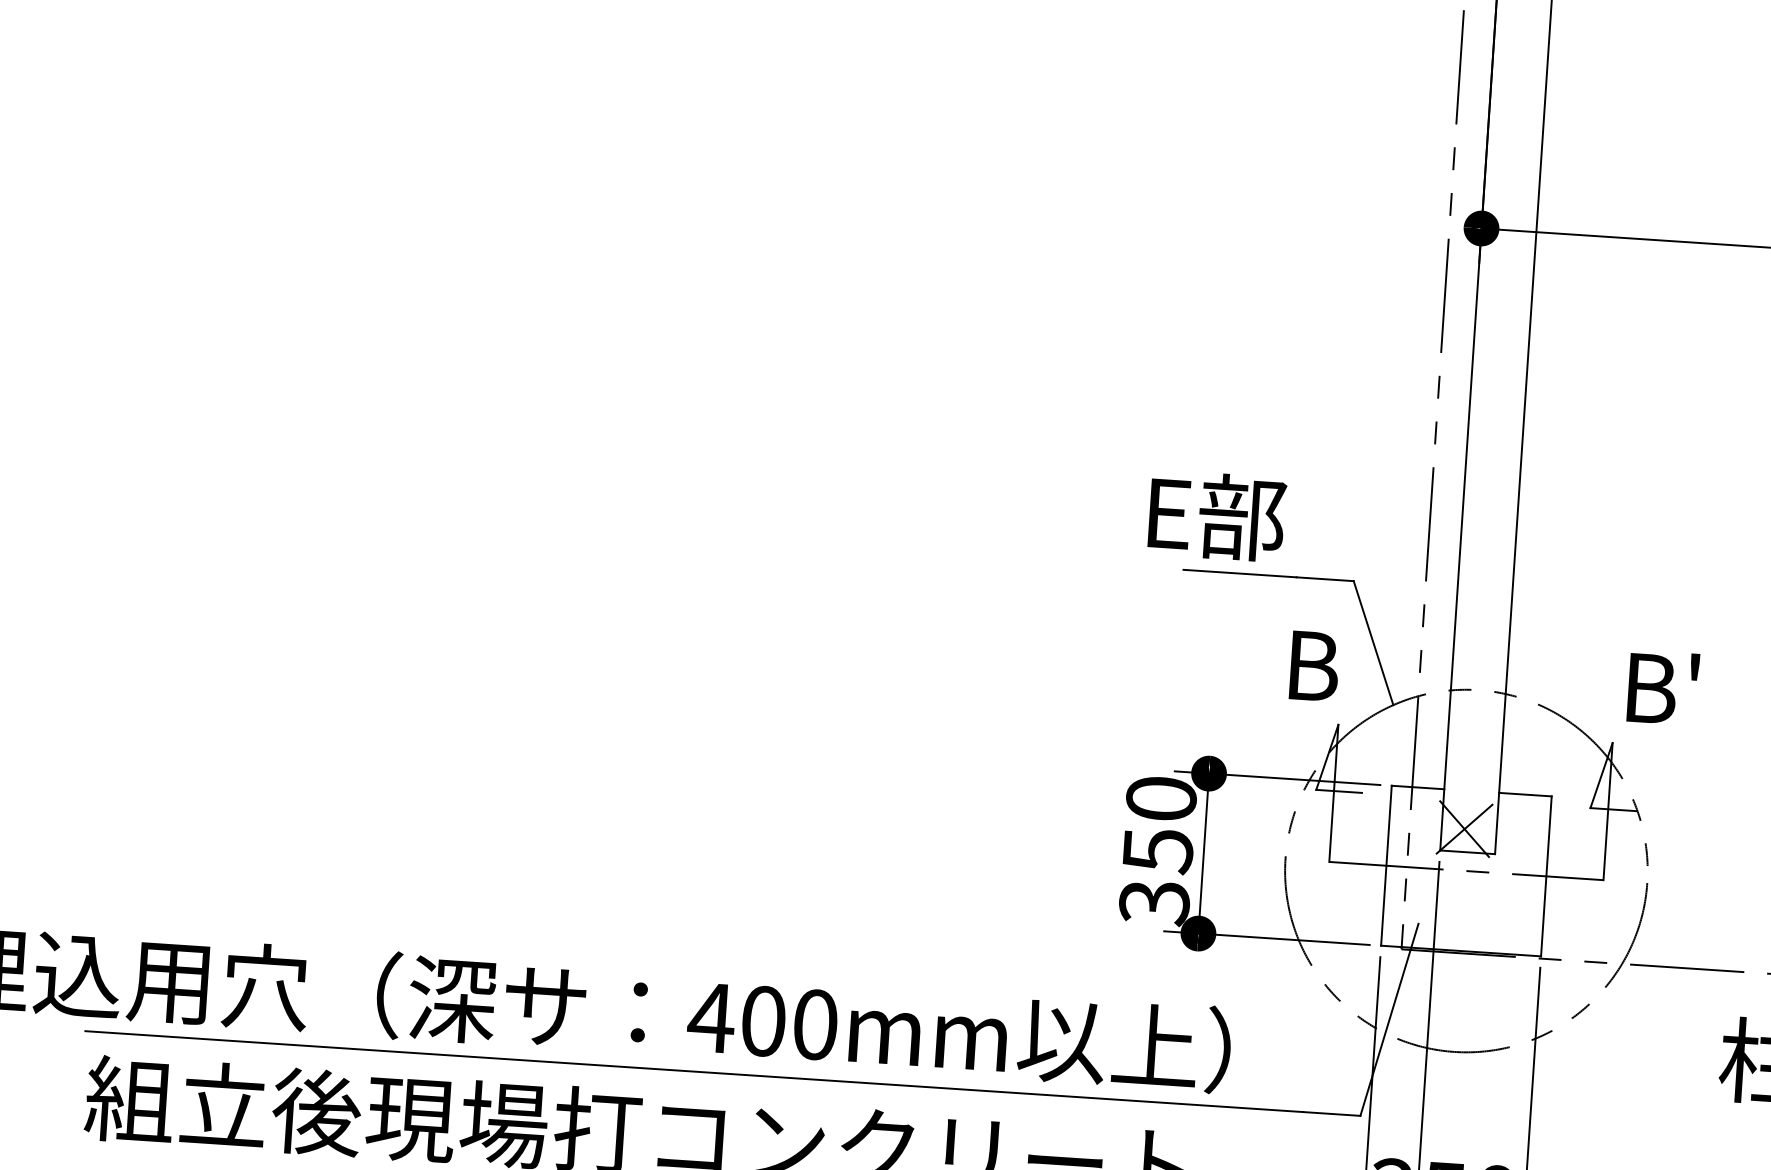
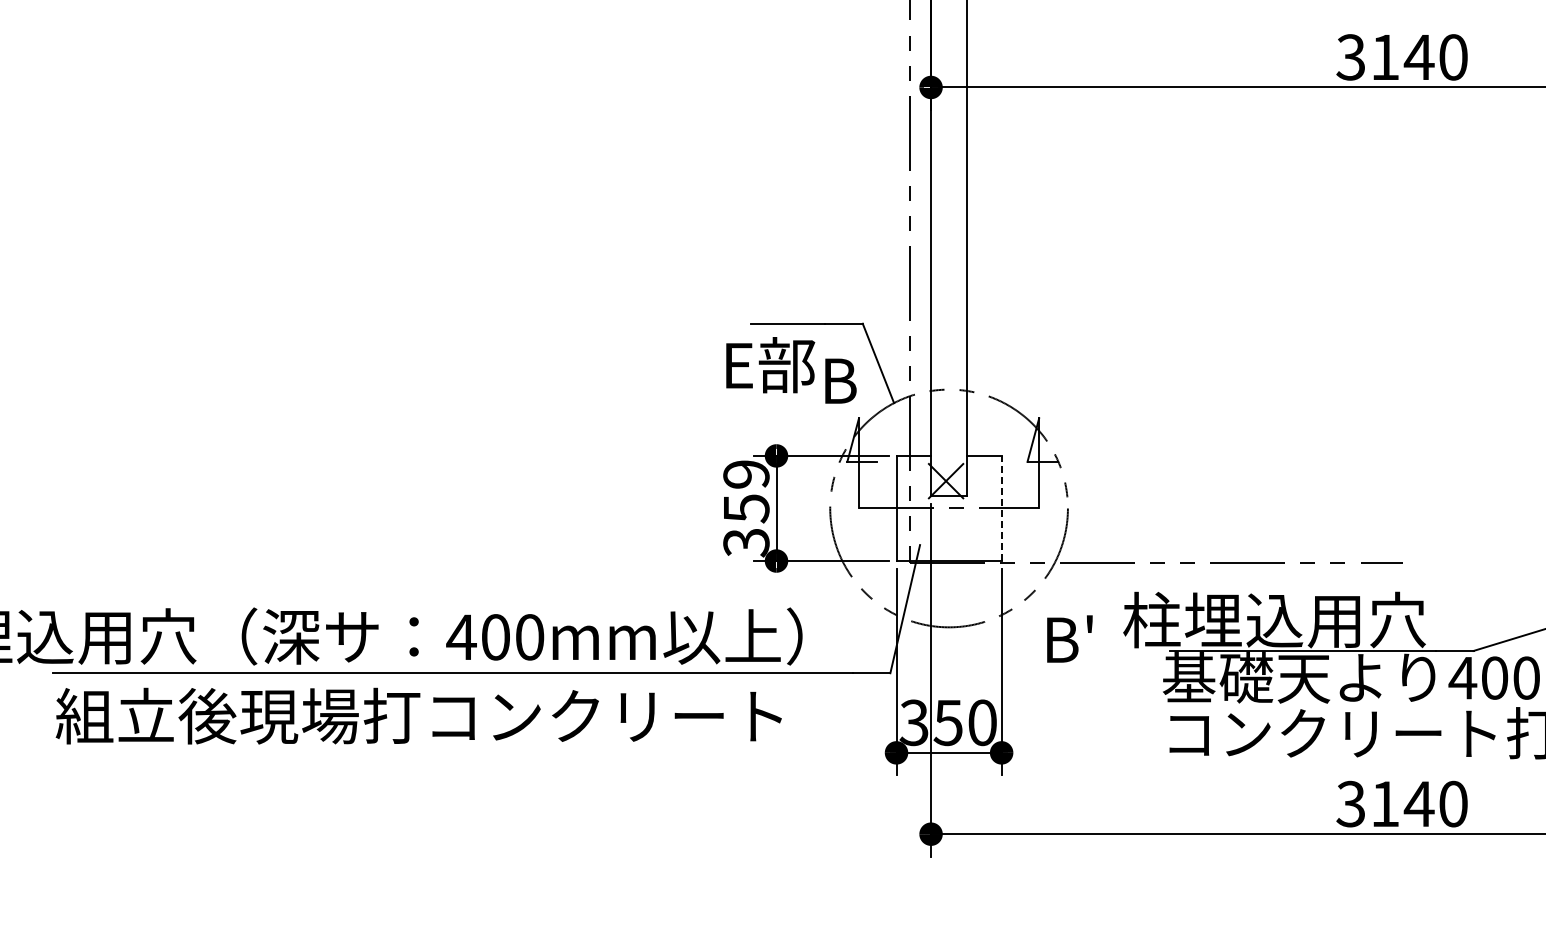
text: (1216, 516) -> (770, 365), moved
text: (1662, 686) -> (1069, 638), moved
text: (1161, 798) -> (746, 474), 350 -> 359
line: (1546, 876) -> (1001, 508), solid -> dashed

